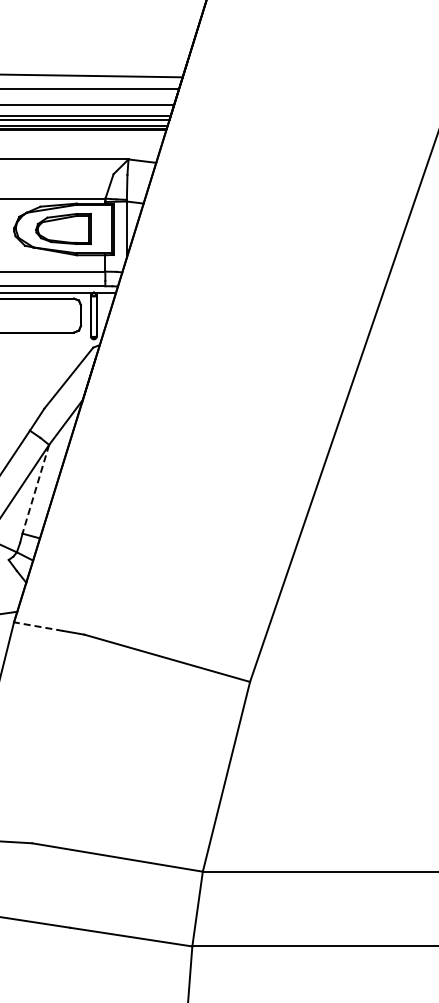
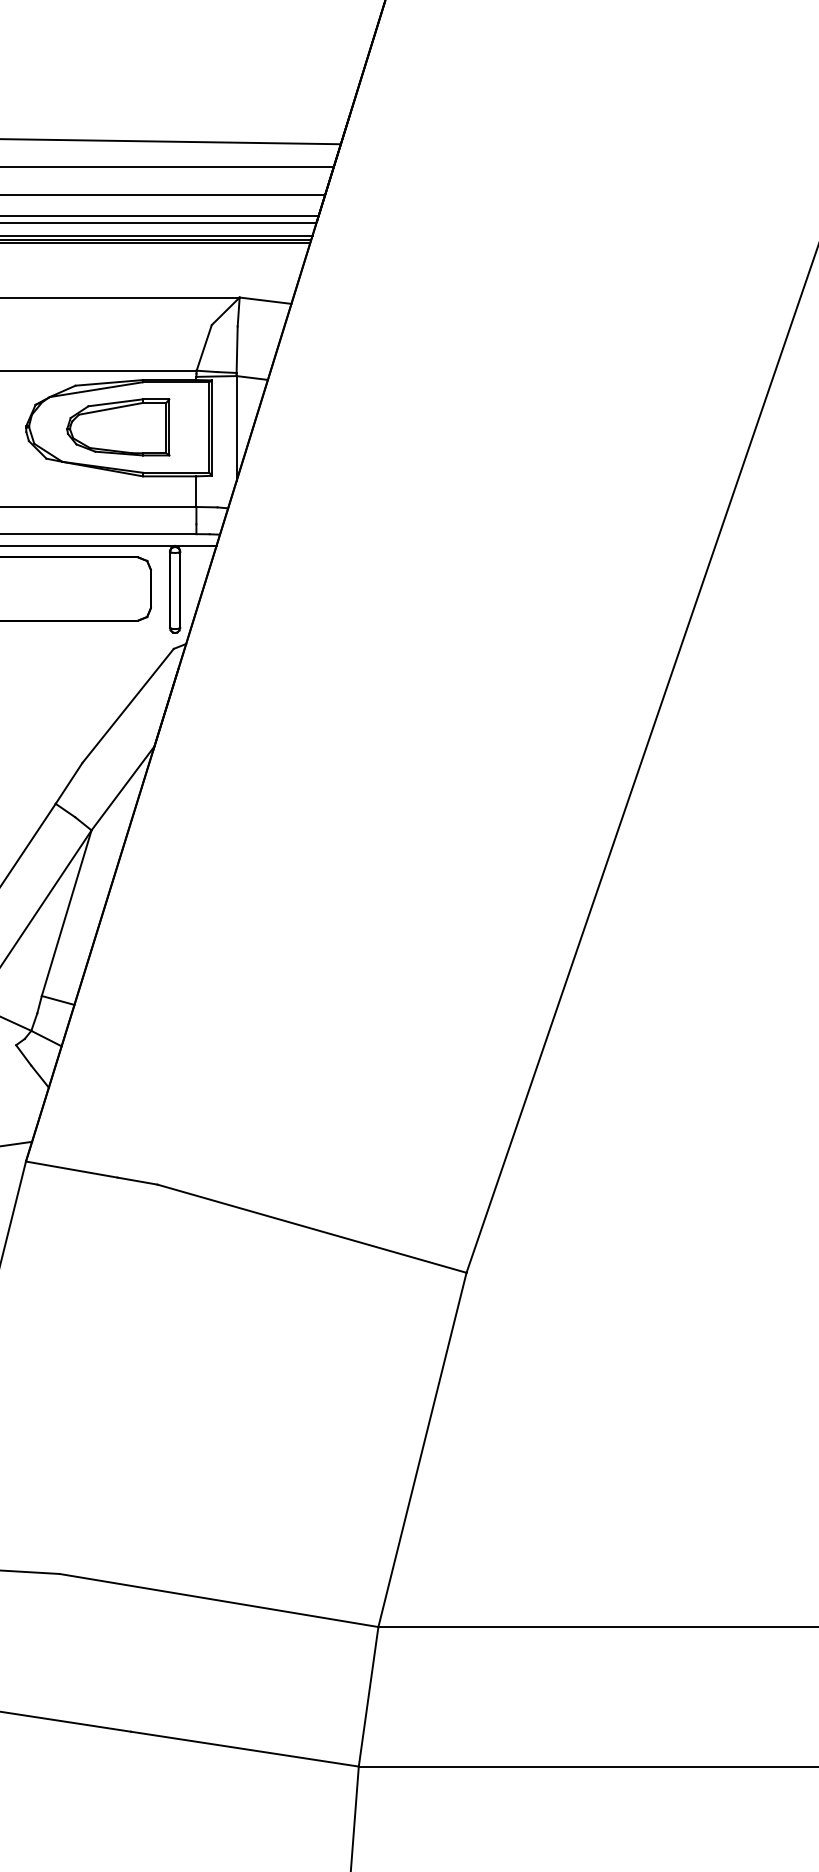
line: (35, 489) -> (66, 913), dashed -> solid
line: (38, 626) -> (71, 1169), dashed -> solid

